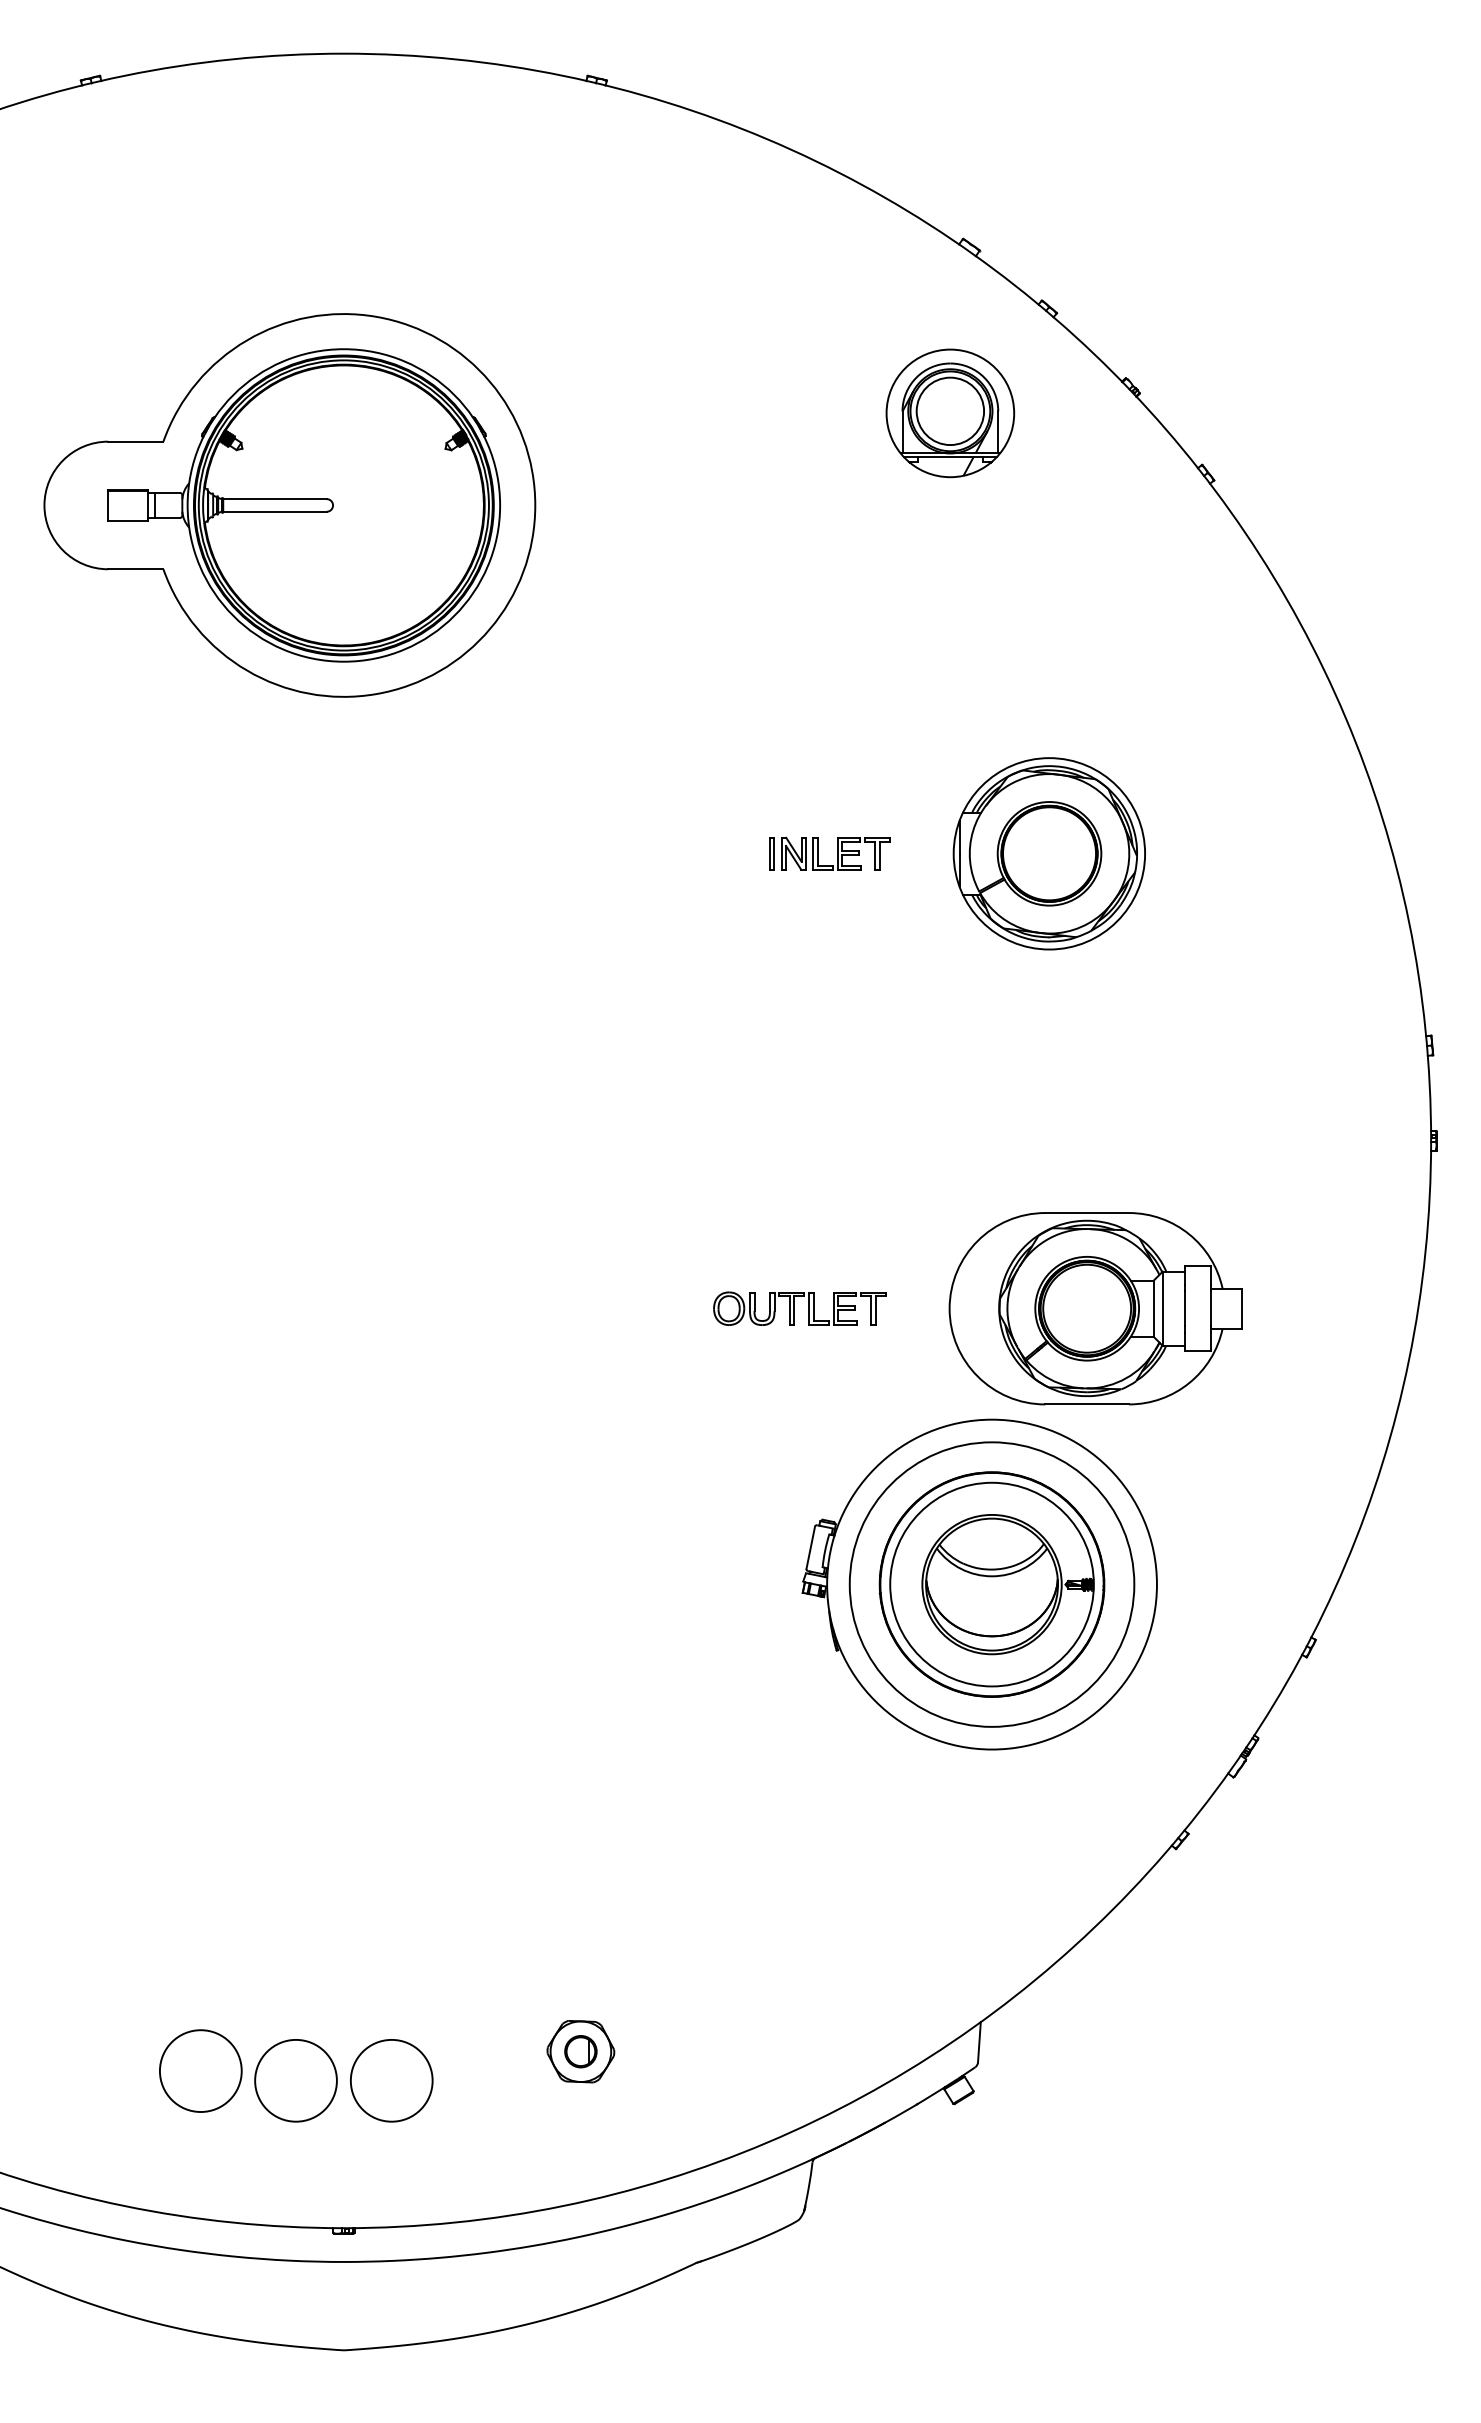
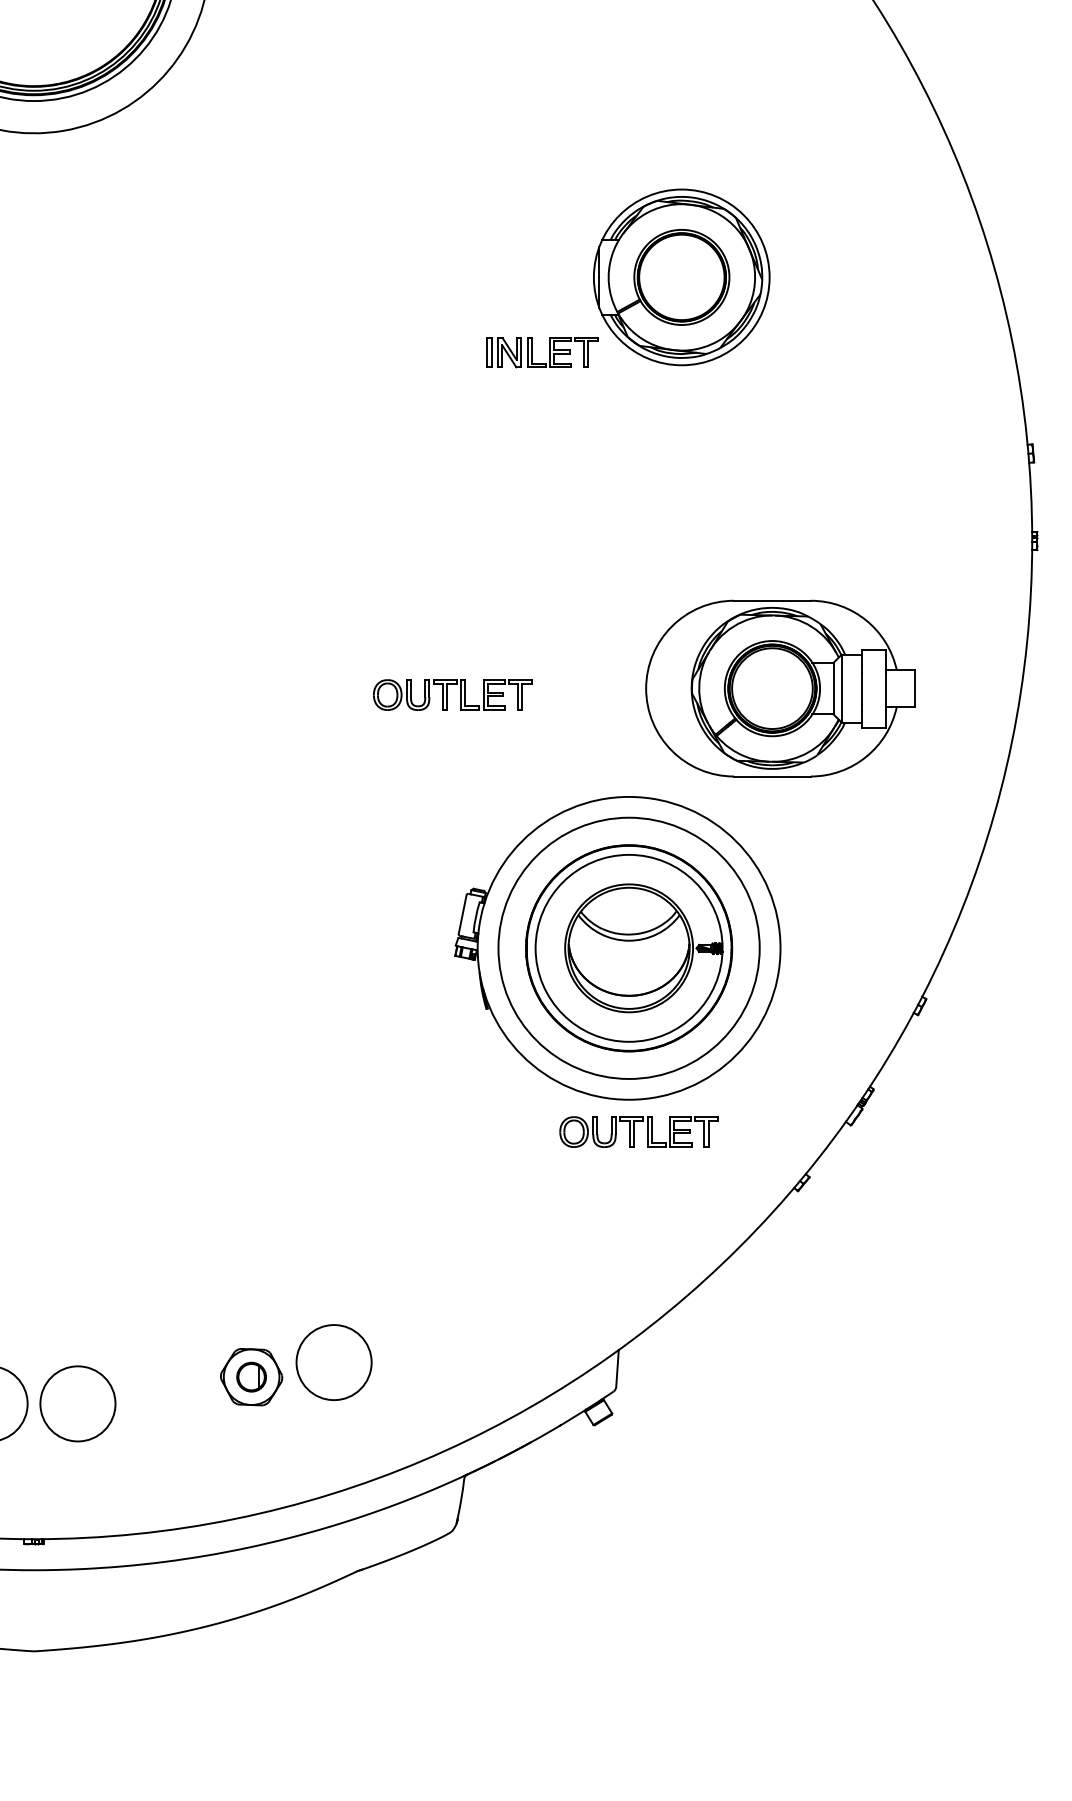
part: (837, 853) -> (549, 352), moved
part: (1095, 1308) -> (780, 688), moved
part: (1002, 1784) -> (638, 1131), added
circle: (670, 2035) -> (333, 1362), added

